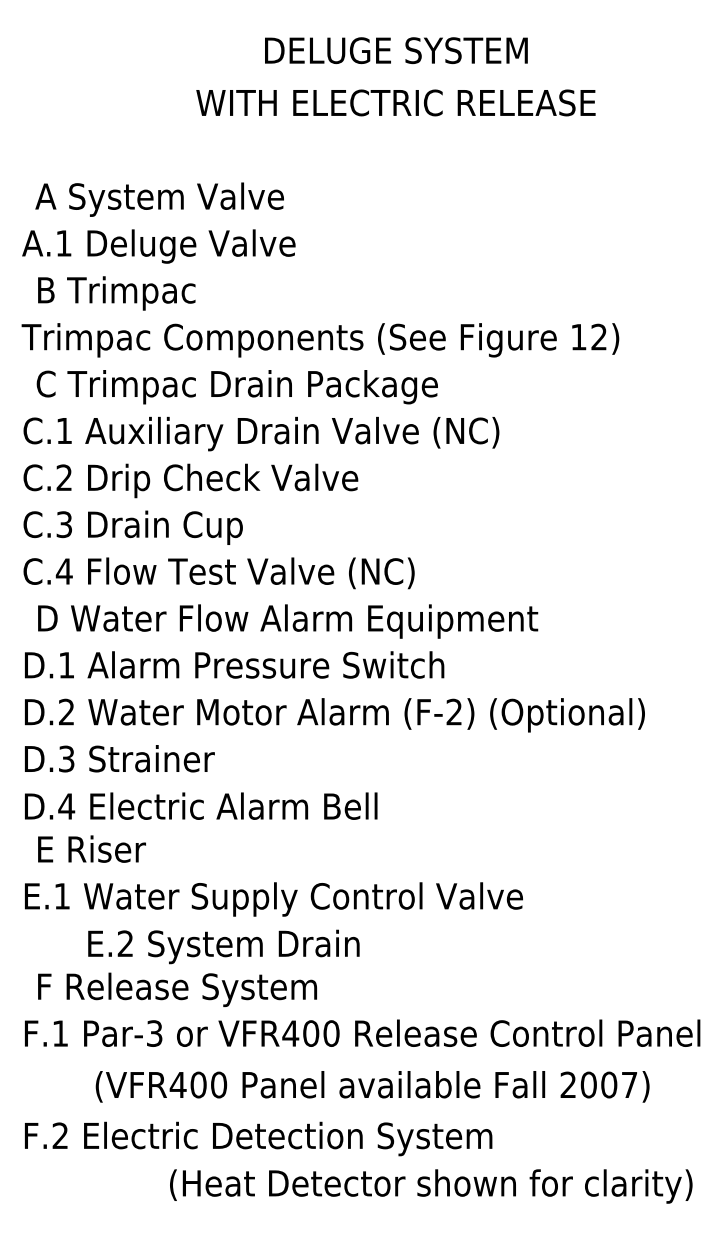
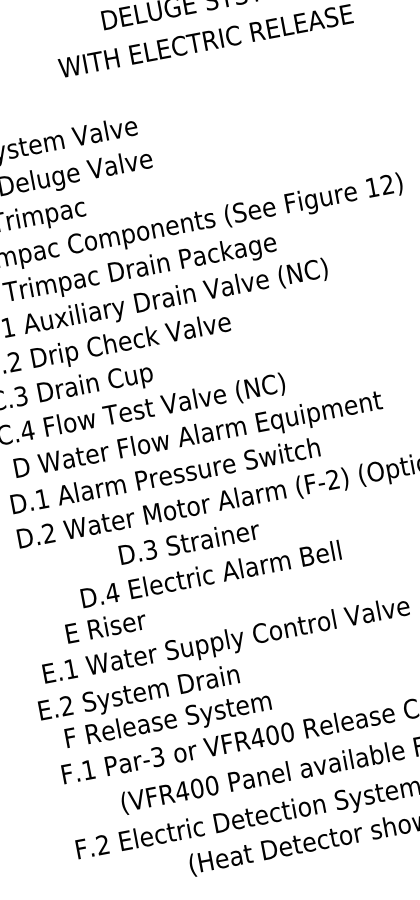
text: (119, 758) -> (189, 542), moved
text: (201, 805) -> (211, 573), moved
text: (91, 848) -> (105, 626), moved
text: (223, 946) -> (139, 694), moved

